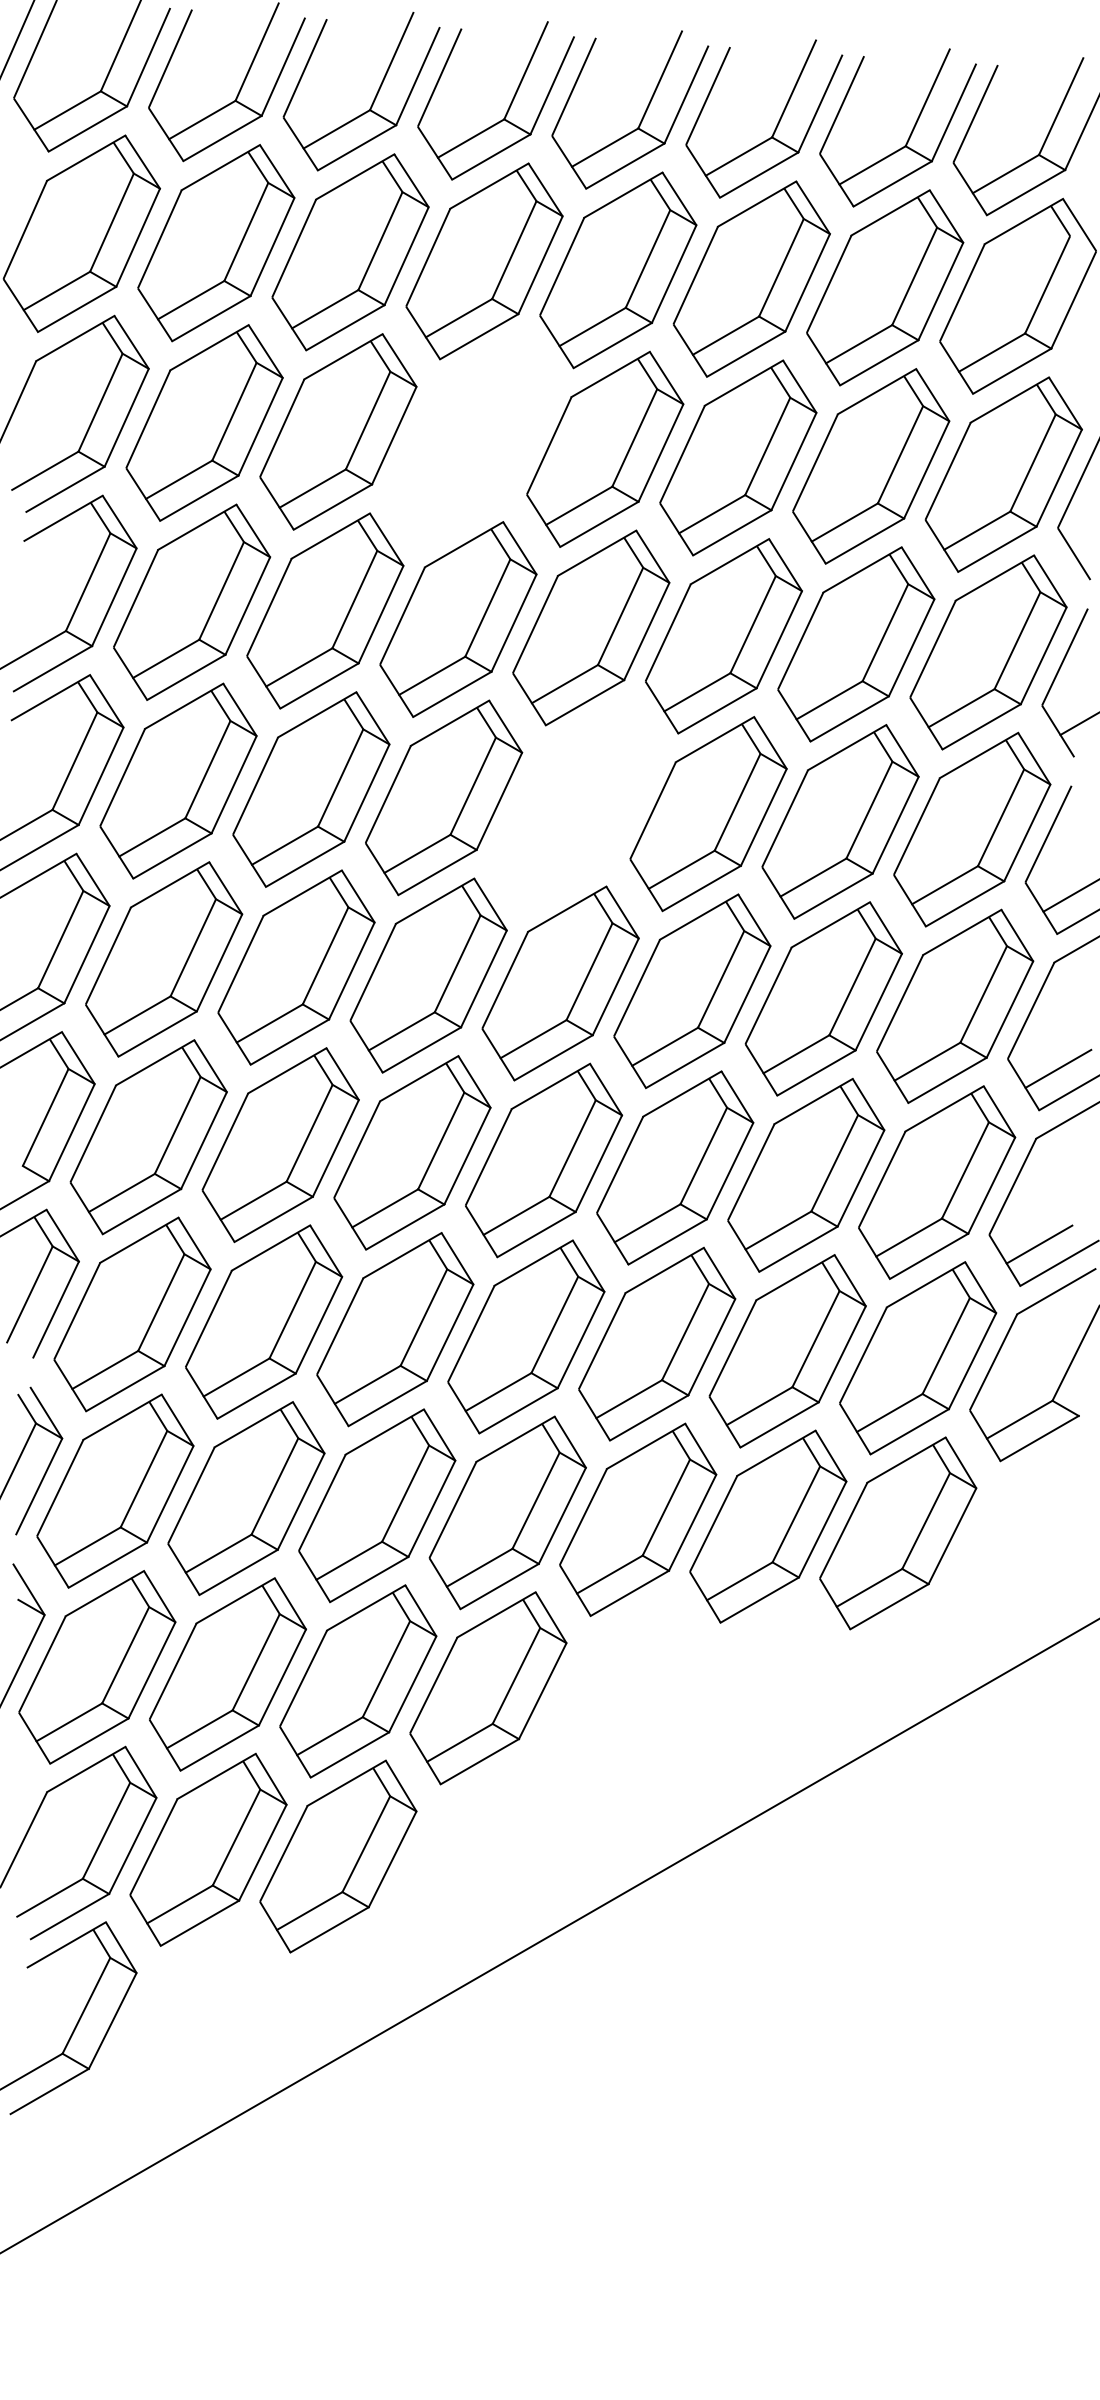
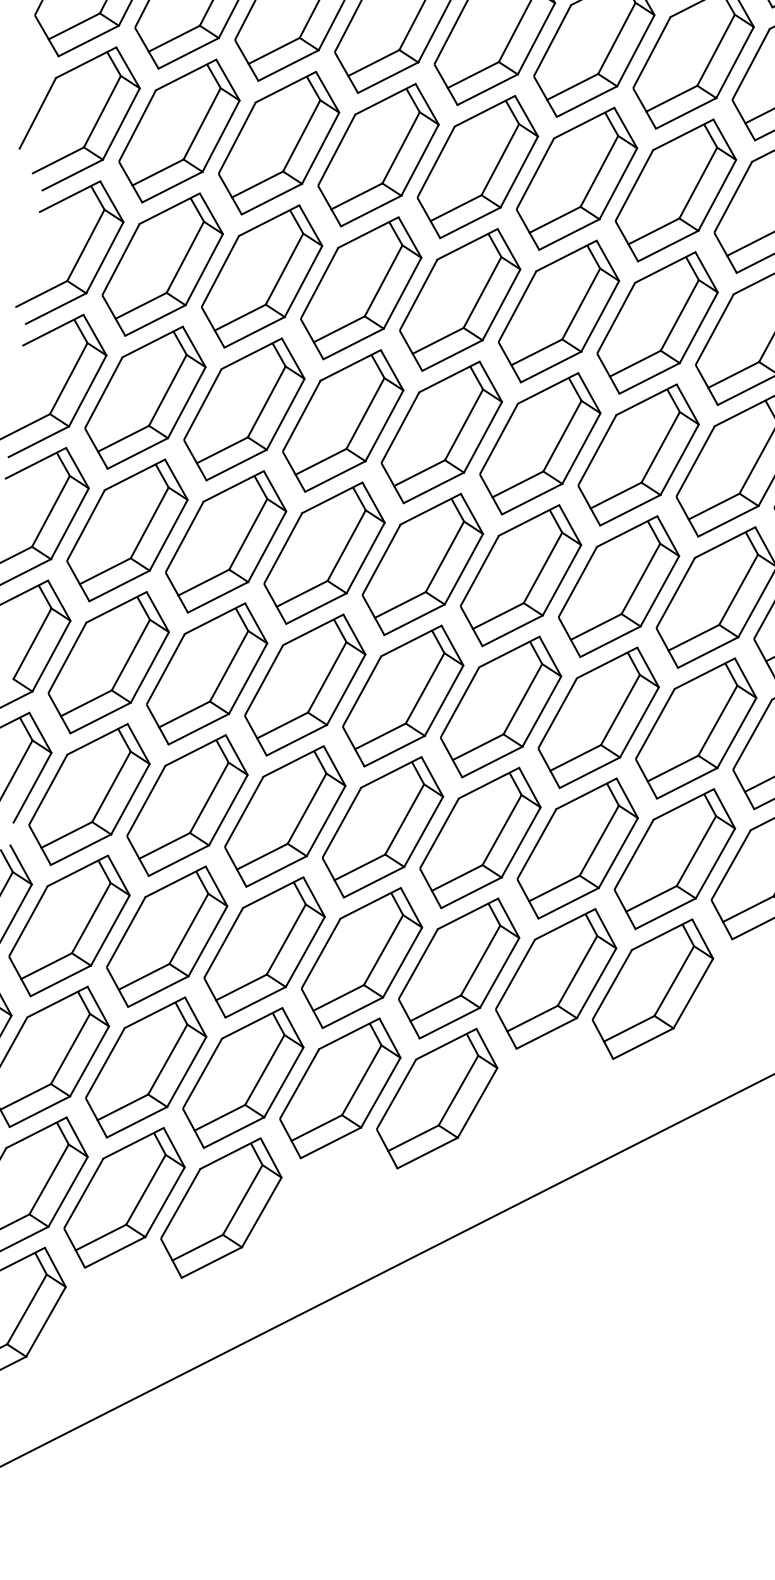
part: (472, 440) -> (378, 155), added
part: (576, 806) -> (441, 432), added
part: (618, 1694) -> (437, 1098), added

